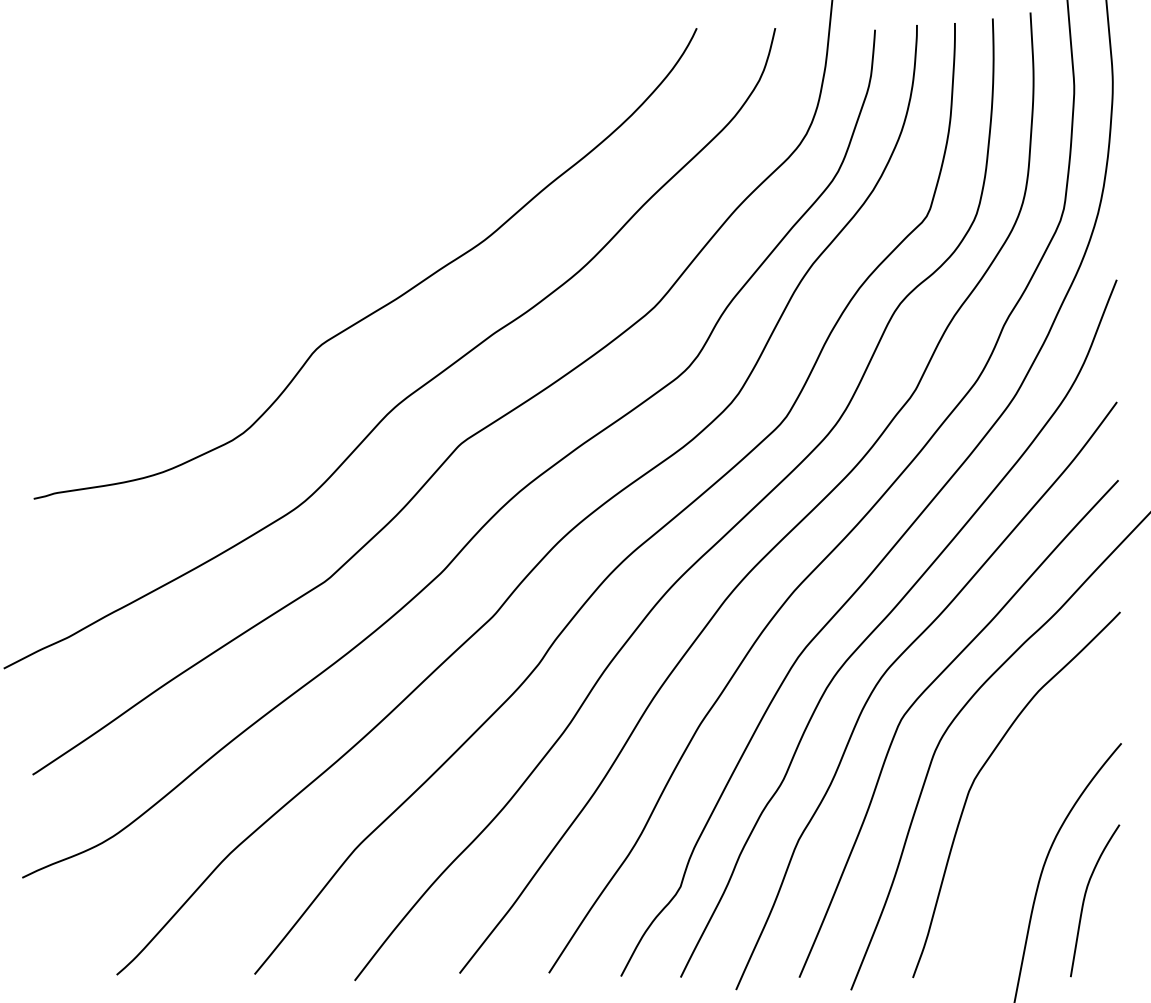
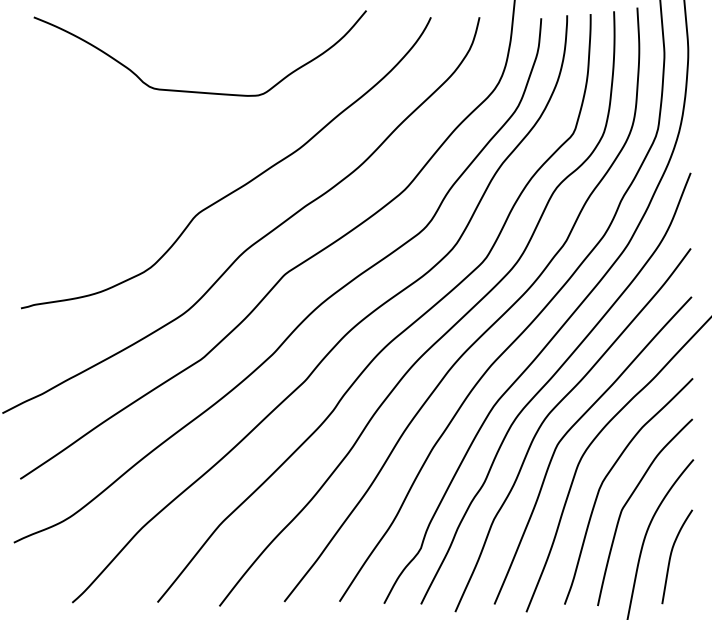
curve: (322, 148) -> (199, 91), added
curve: (1017, 809) -> (629, 500), added

